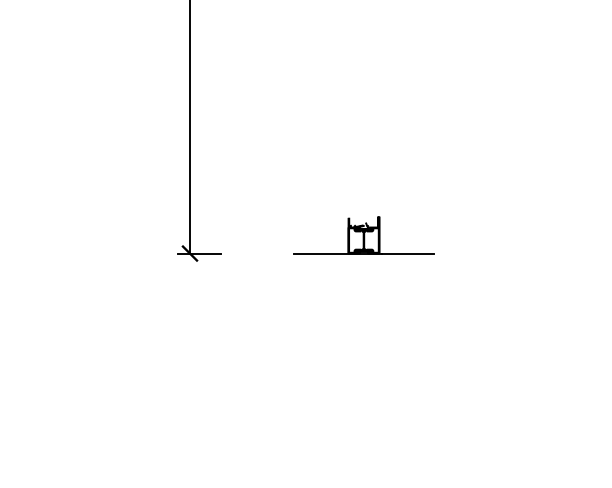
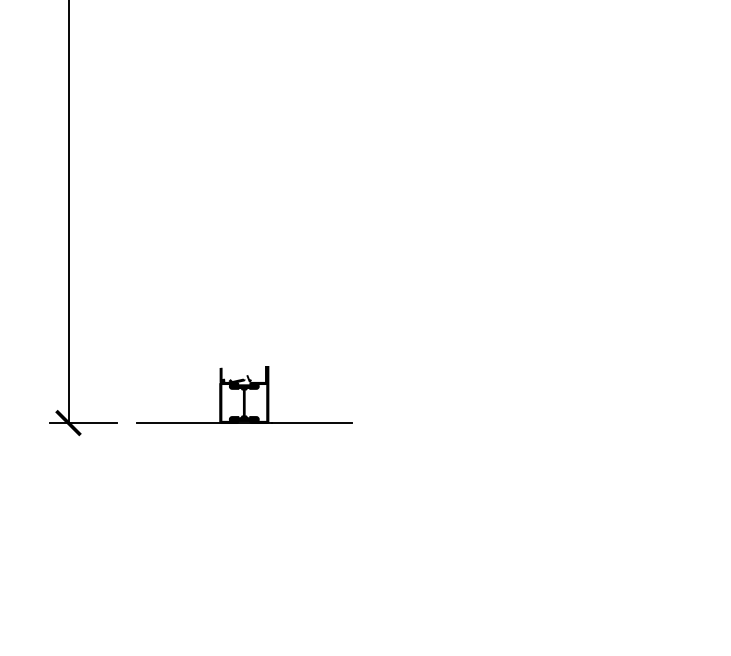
part: (363, 235) -> (243, 395), moved

